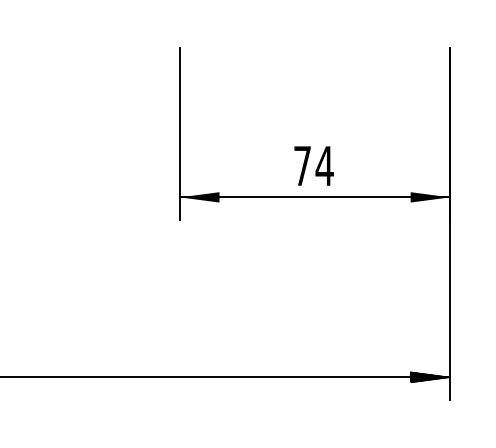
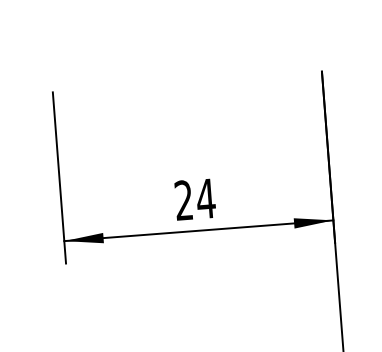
text: (302, 165) -> (183, 199), 74 -> 24

